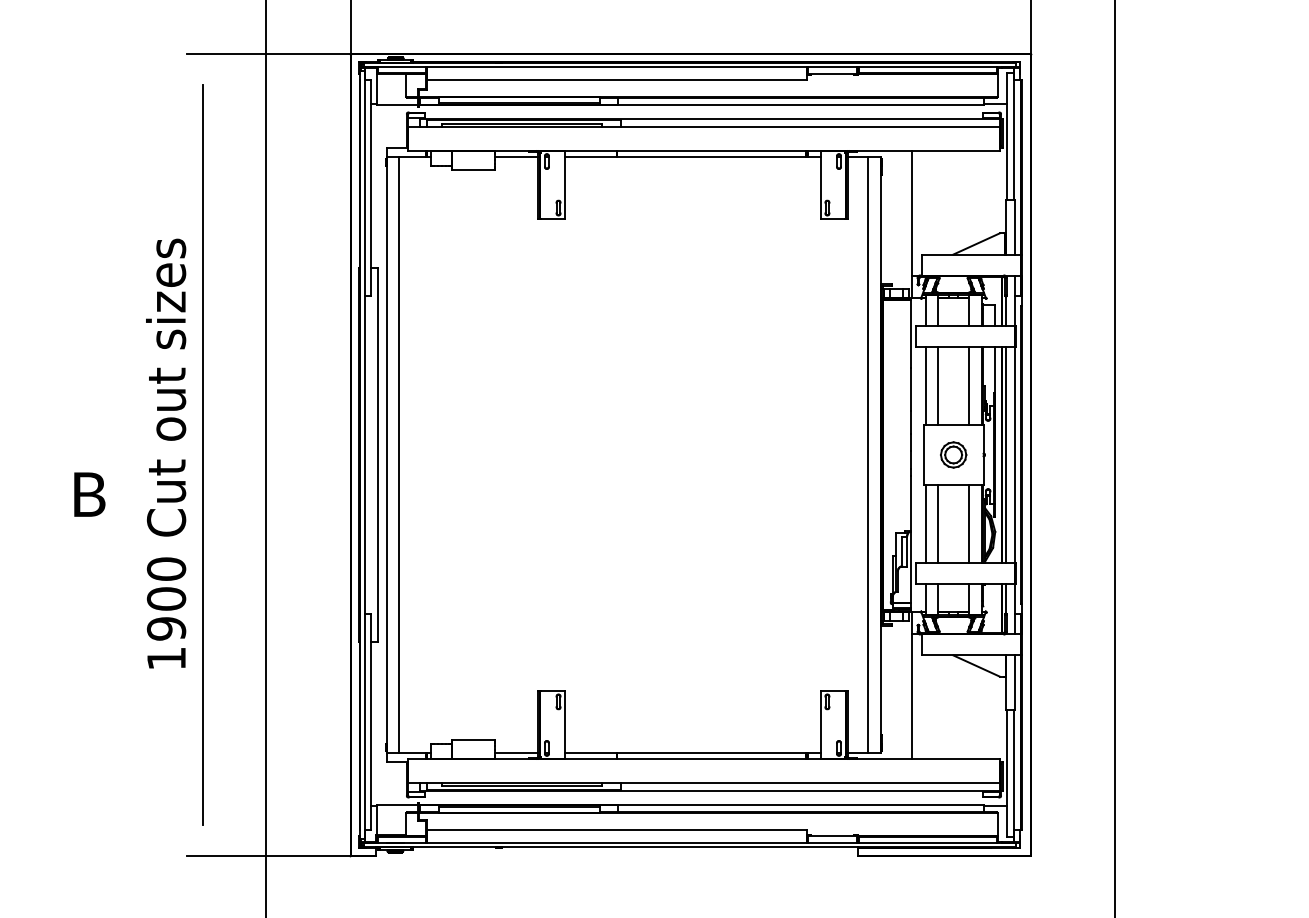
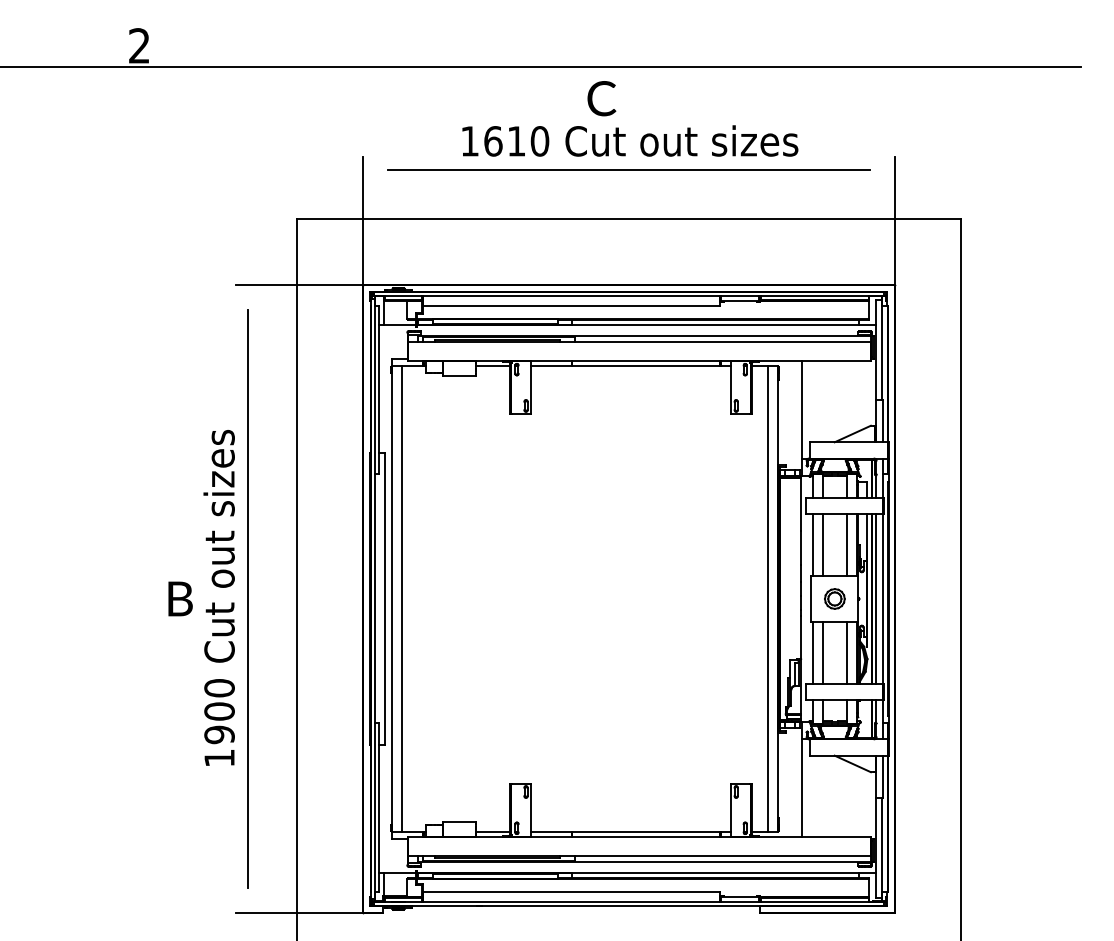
text: (89, 494) -> (180, 598), moved

